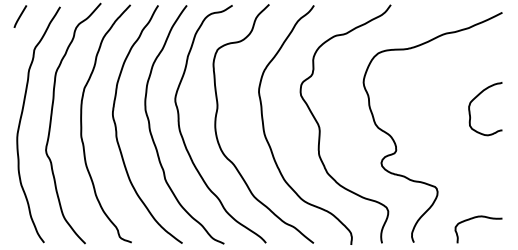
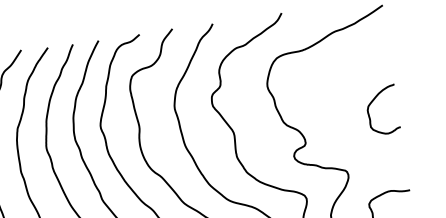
curve: (476, 98) -> (373, 101), moved

